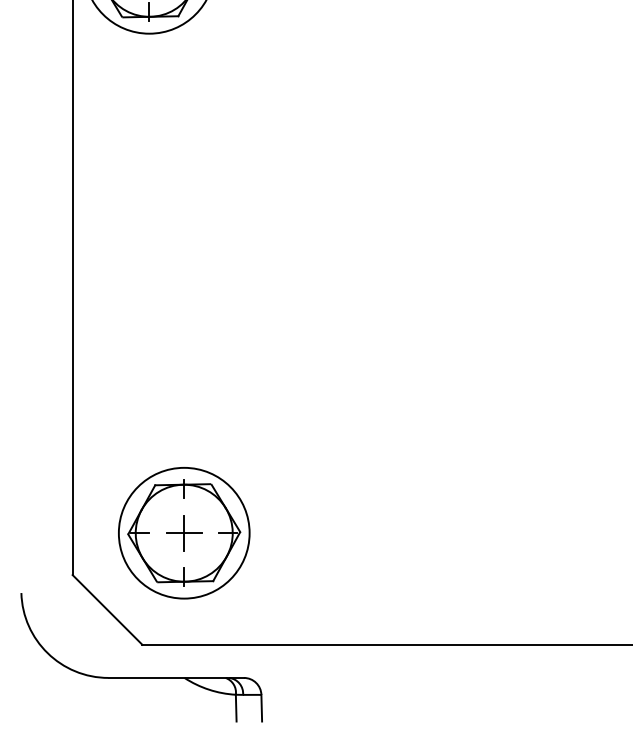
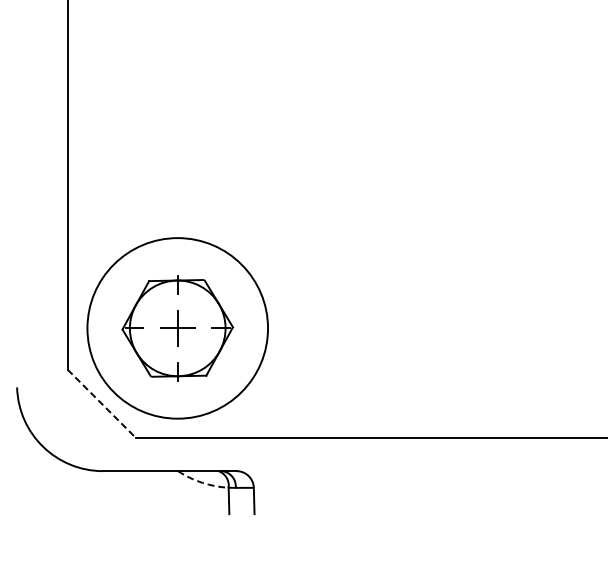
circle: (183, 532) -> (177, 327), size x1.4
line: (107, 610) -> (102, 404), solid -> dashed
arc: (209, 689) -> (202, 482), solid -> dashed

